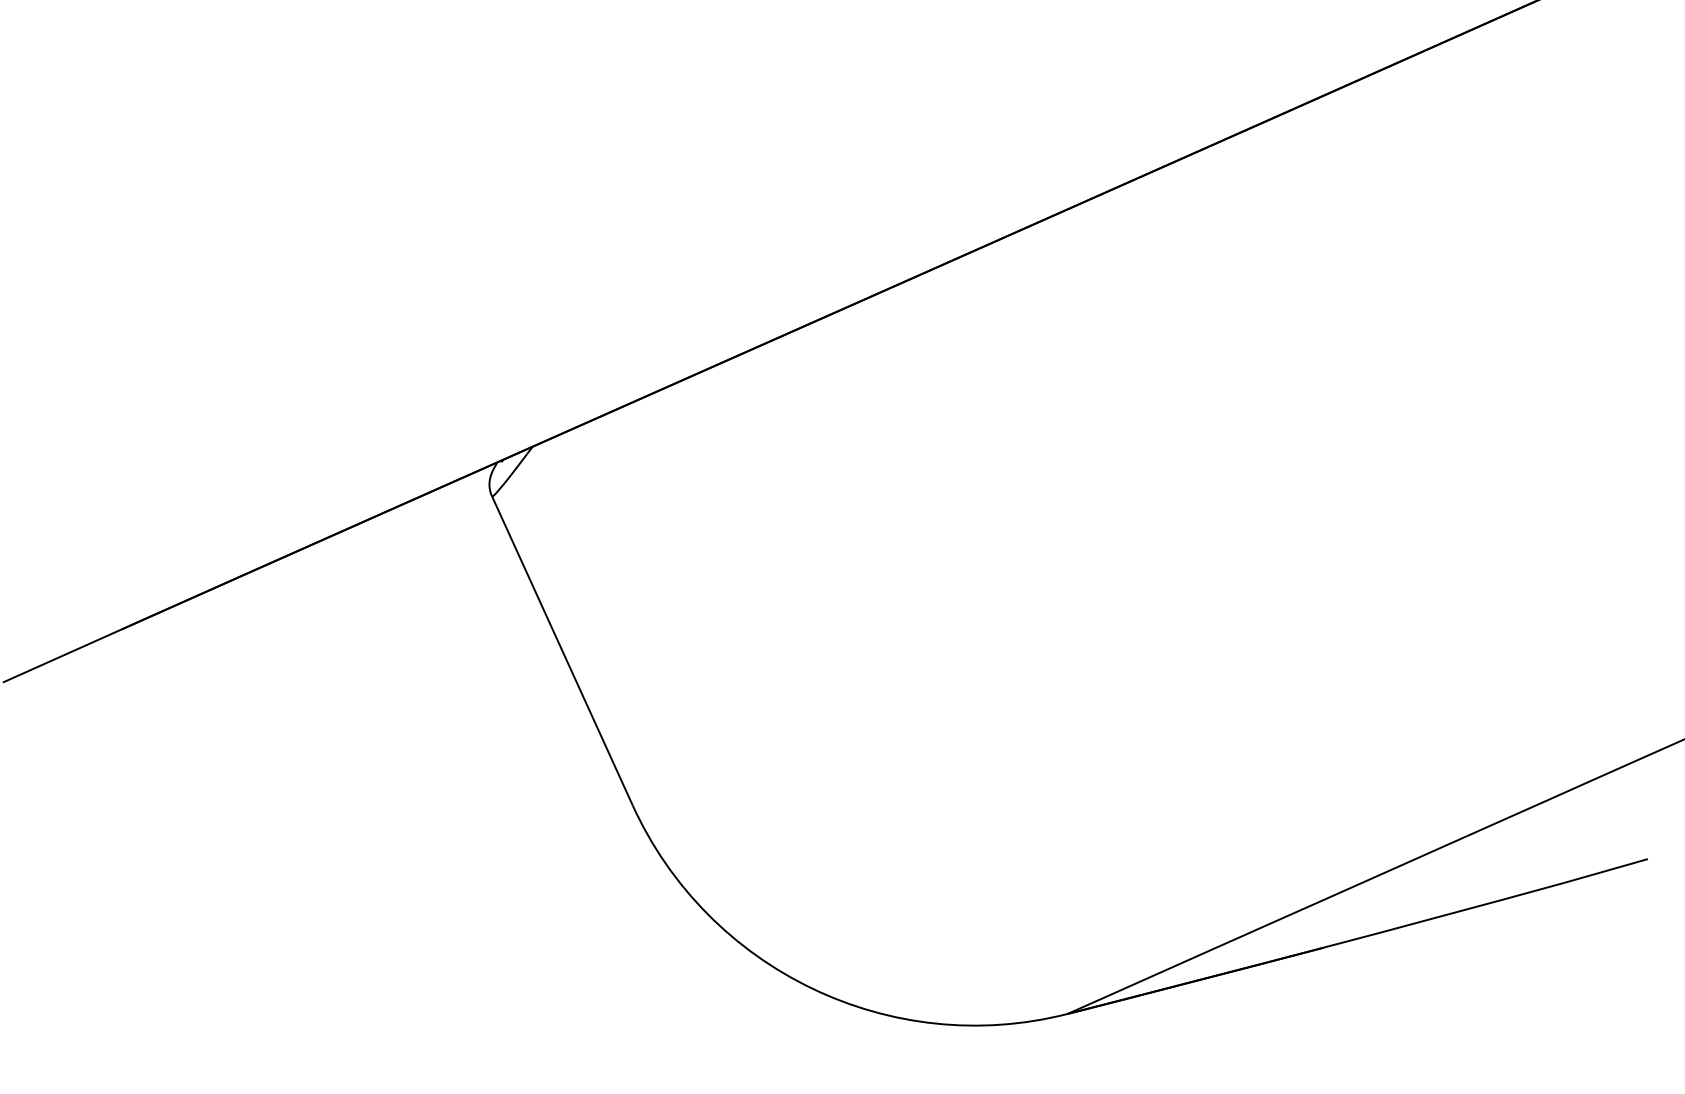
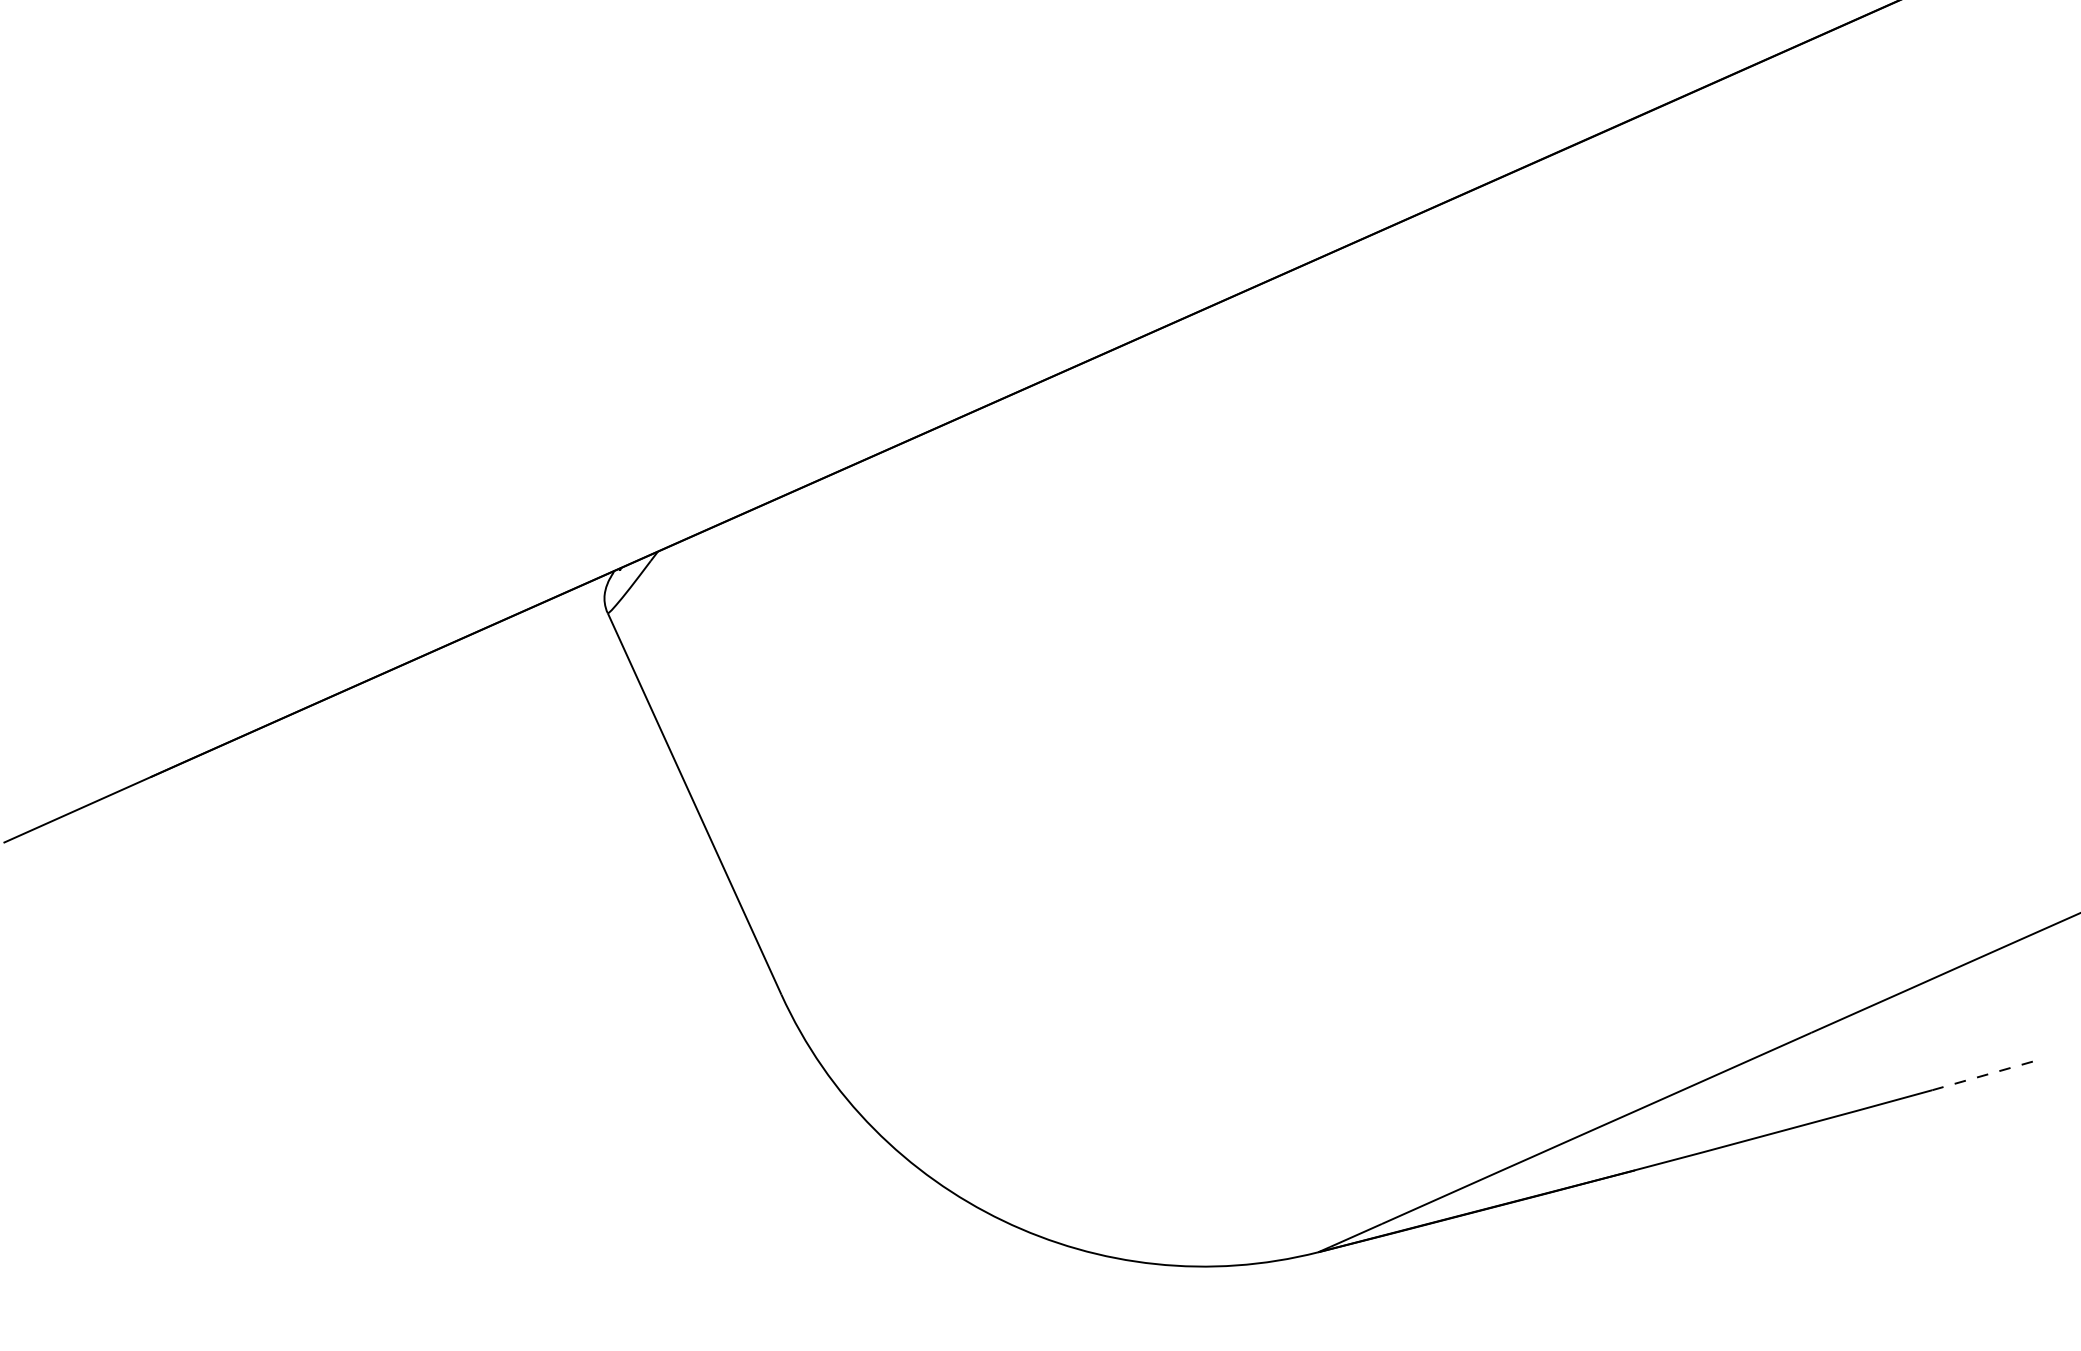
line: (1606, 870) -> (1984, 1075), solid -> dashed

